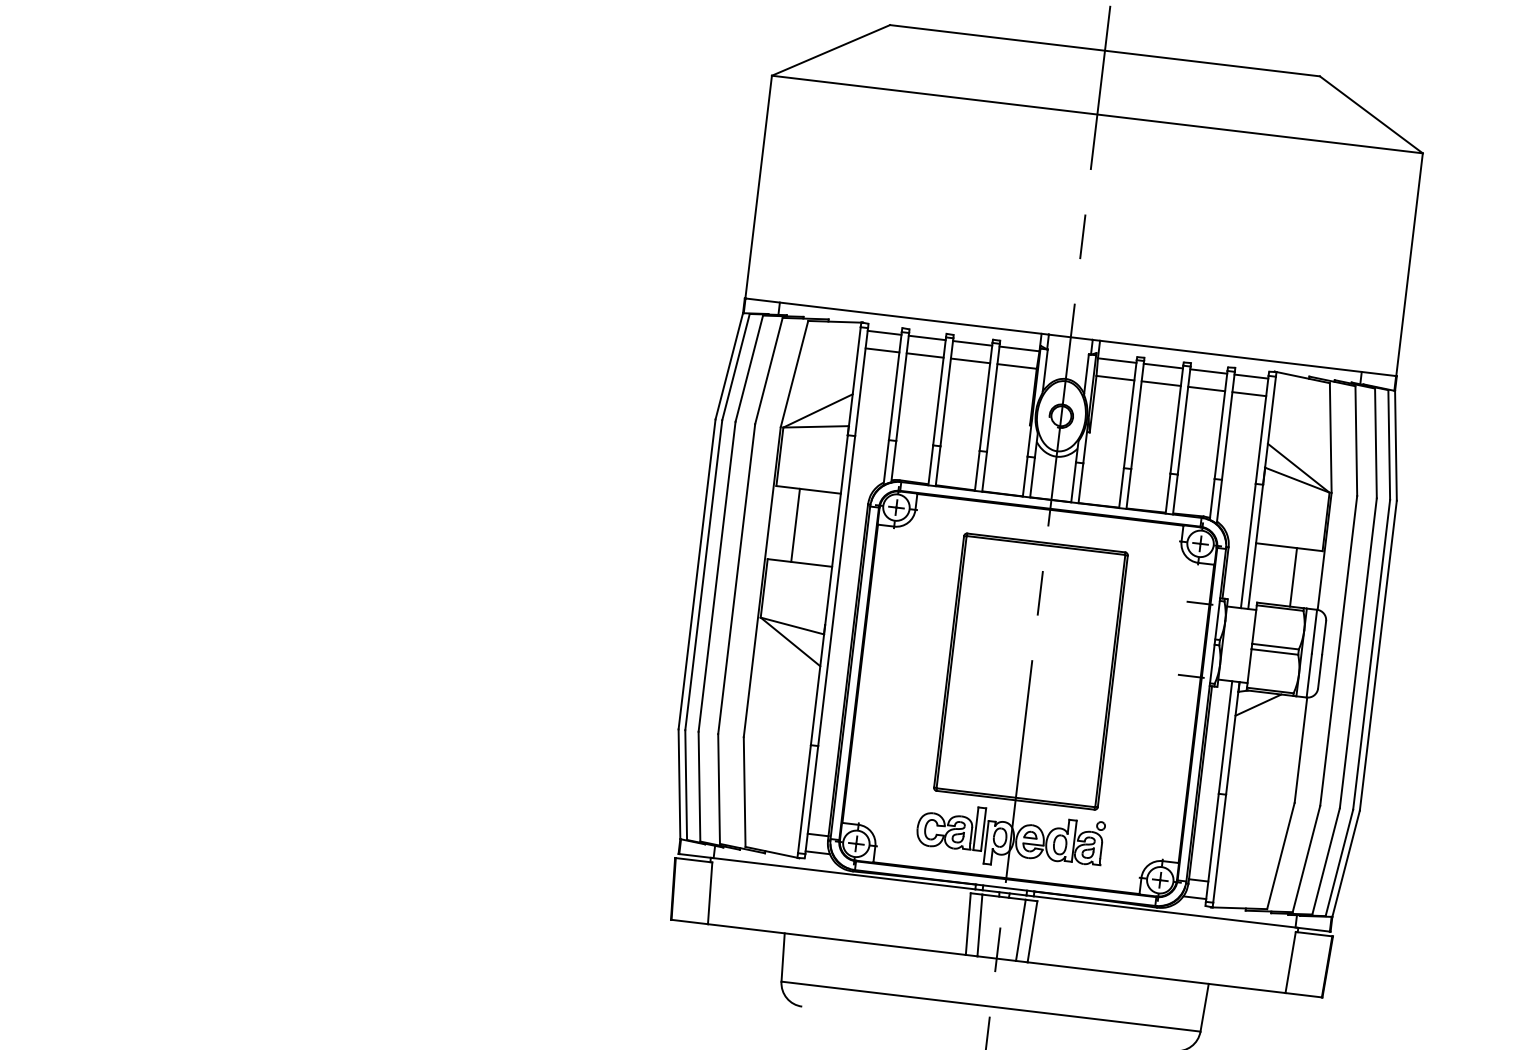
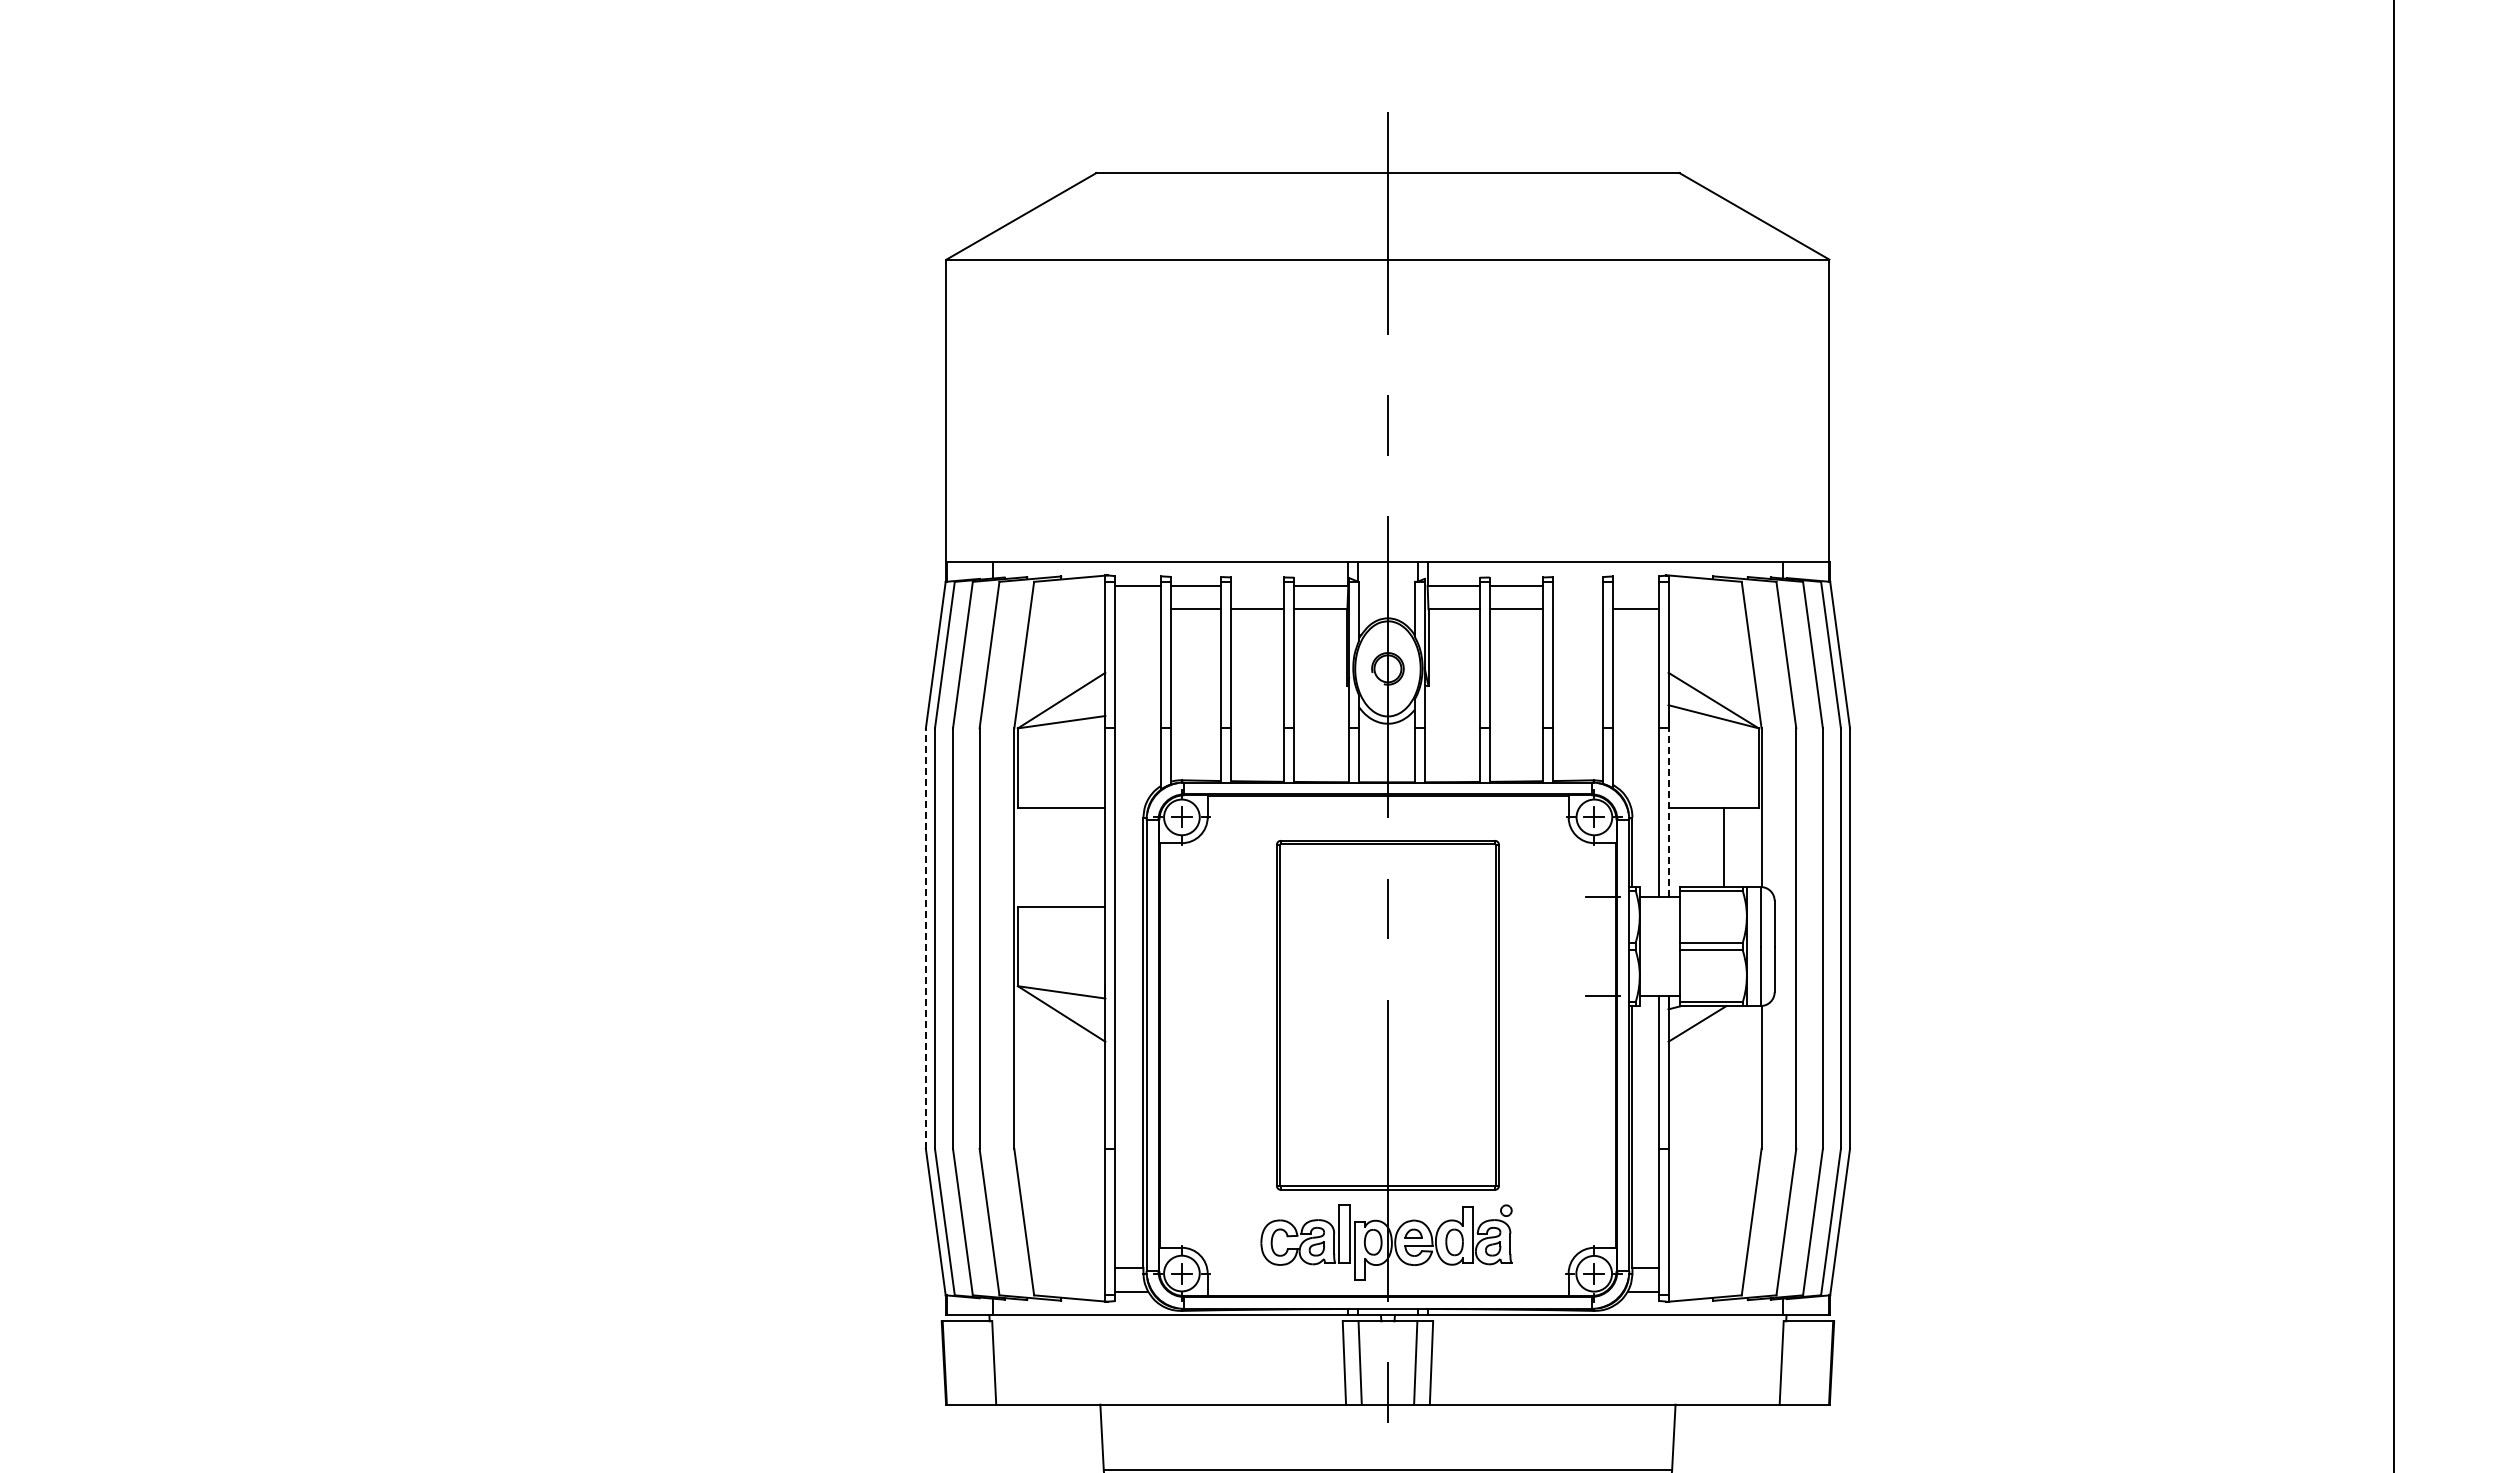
line: (972, 343) -> (1257, 585), removed
line: (882, 350) -> (1138, 609), removed
line: (1208, 371) -> (1577, 585), removed
line: (1251, 376) -> (1635, 585), removed
line: (1206, 389) -> (1577, 609), removed
line: (795, 524) -> (1049, 856), removed
line: (1255, 546) -> (1668, 812), solid -> dashed
line: (696, 574) -> (925, 938), solid -> dashed

